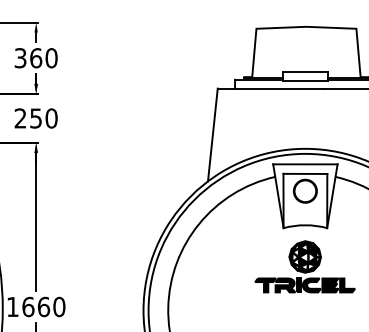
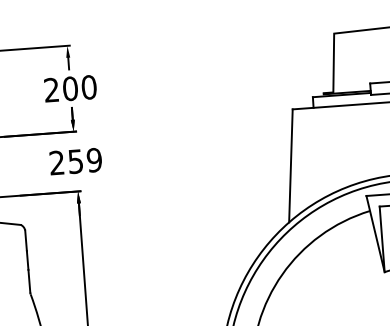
text: (28, 58) -> (61, 89), 360 -> 200
text: (51, 118) -> (94, 160), 250 -> 259

